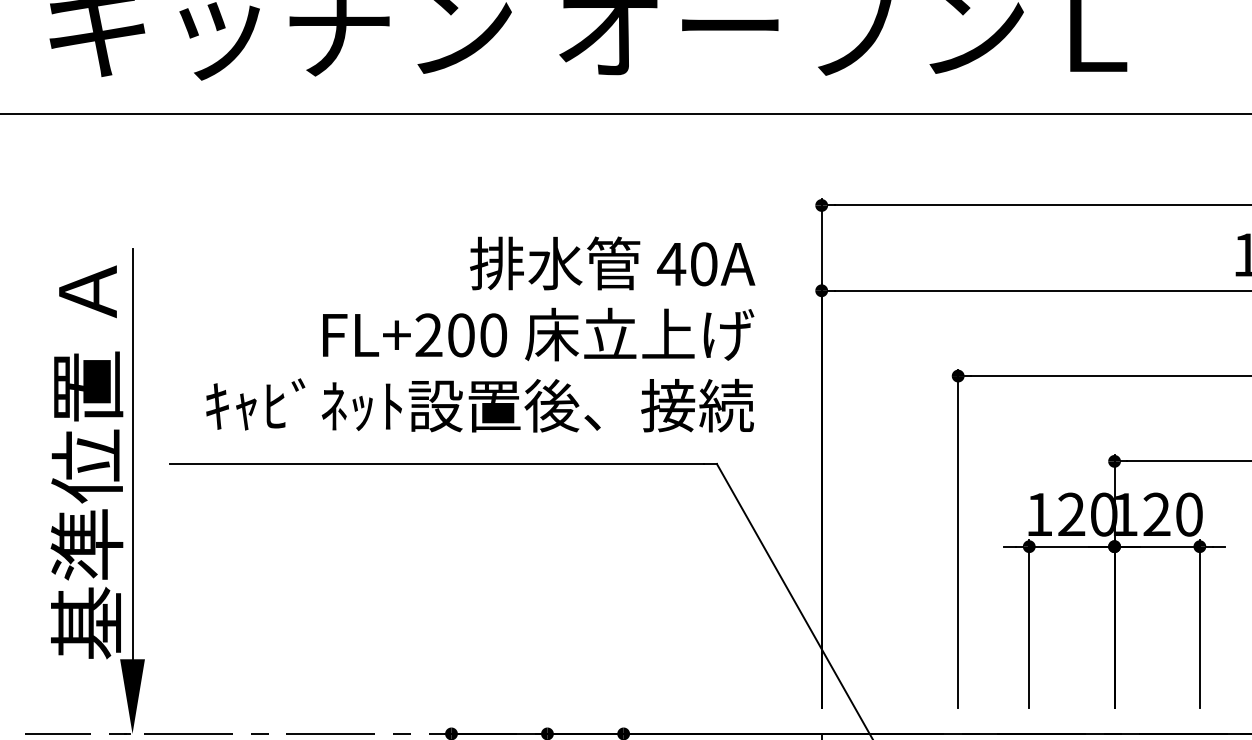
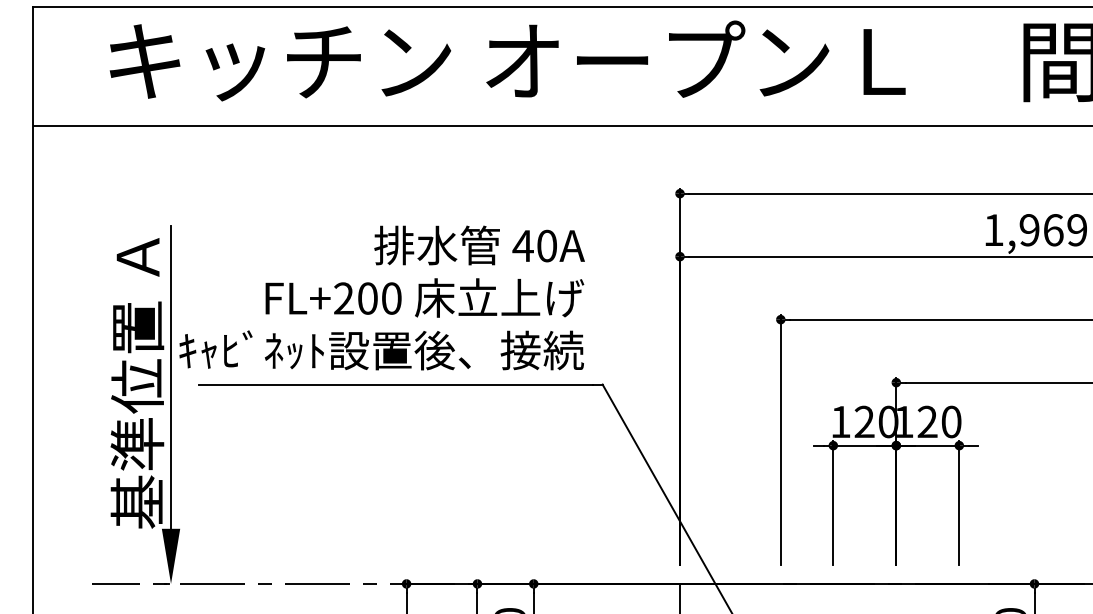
text: (479, 333) -> (381, 297), moved

